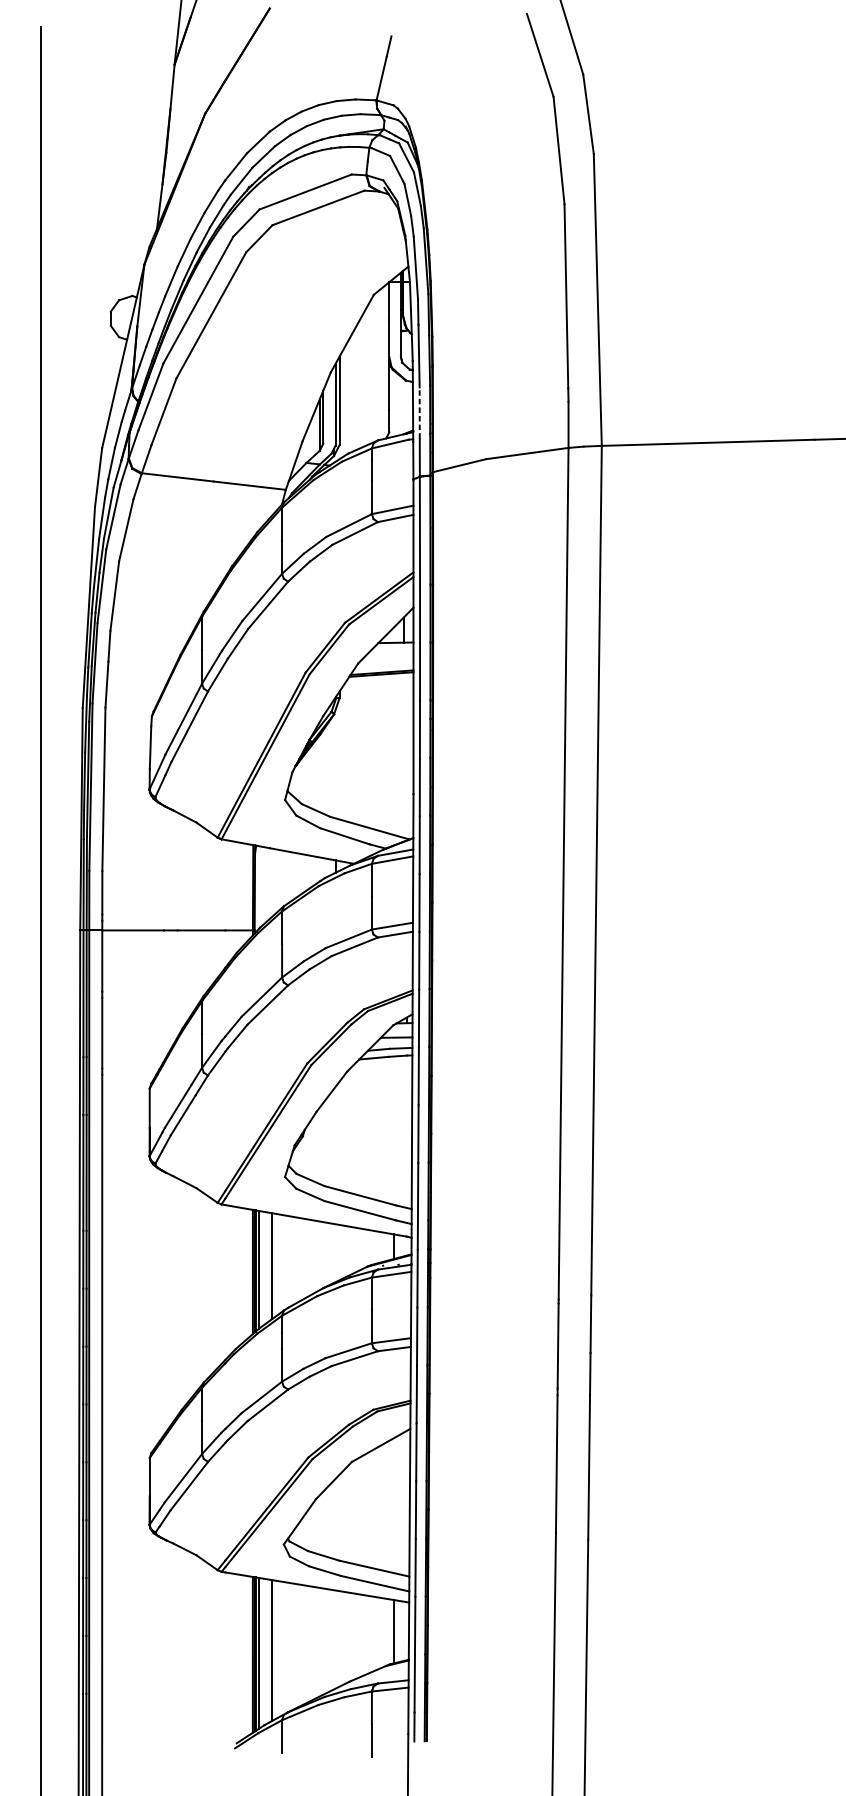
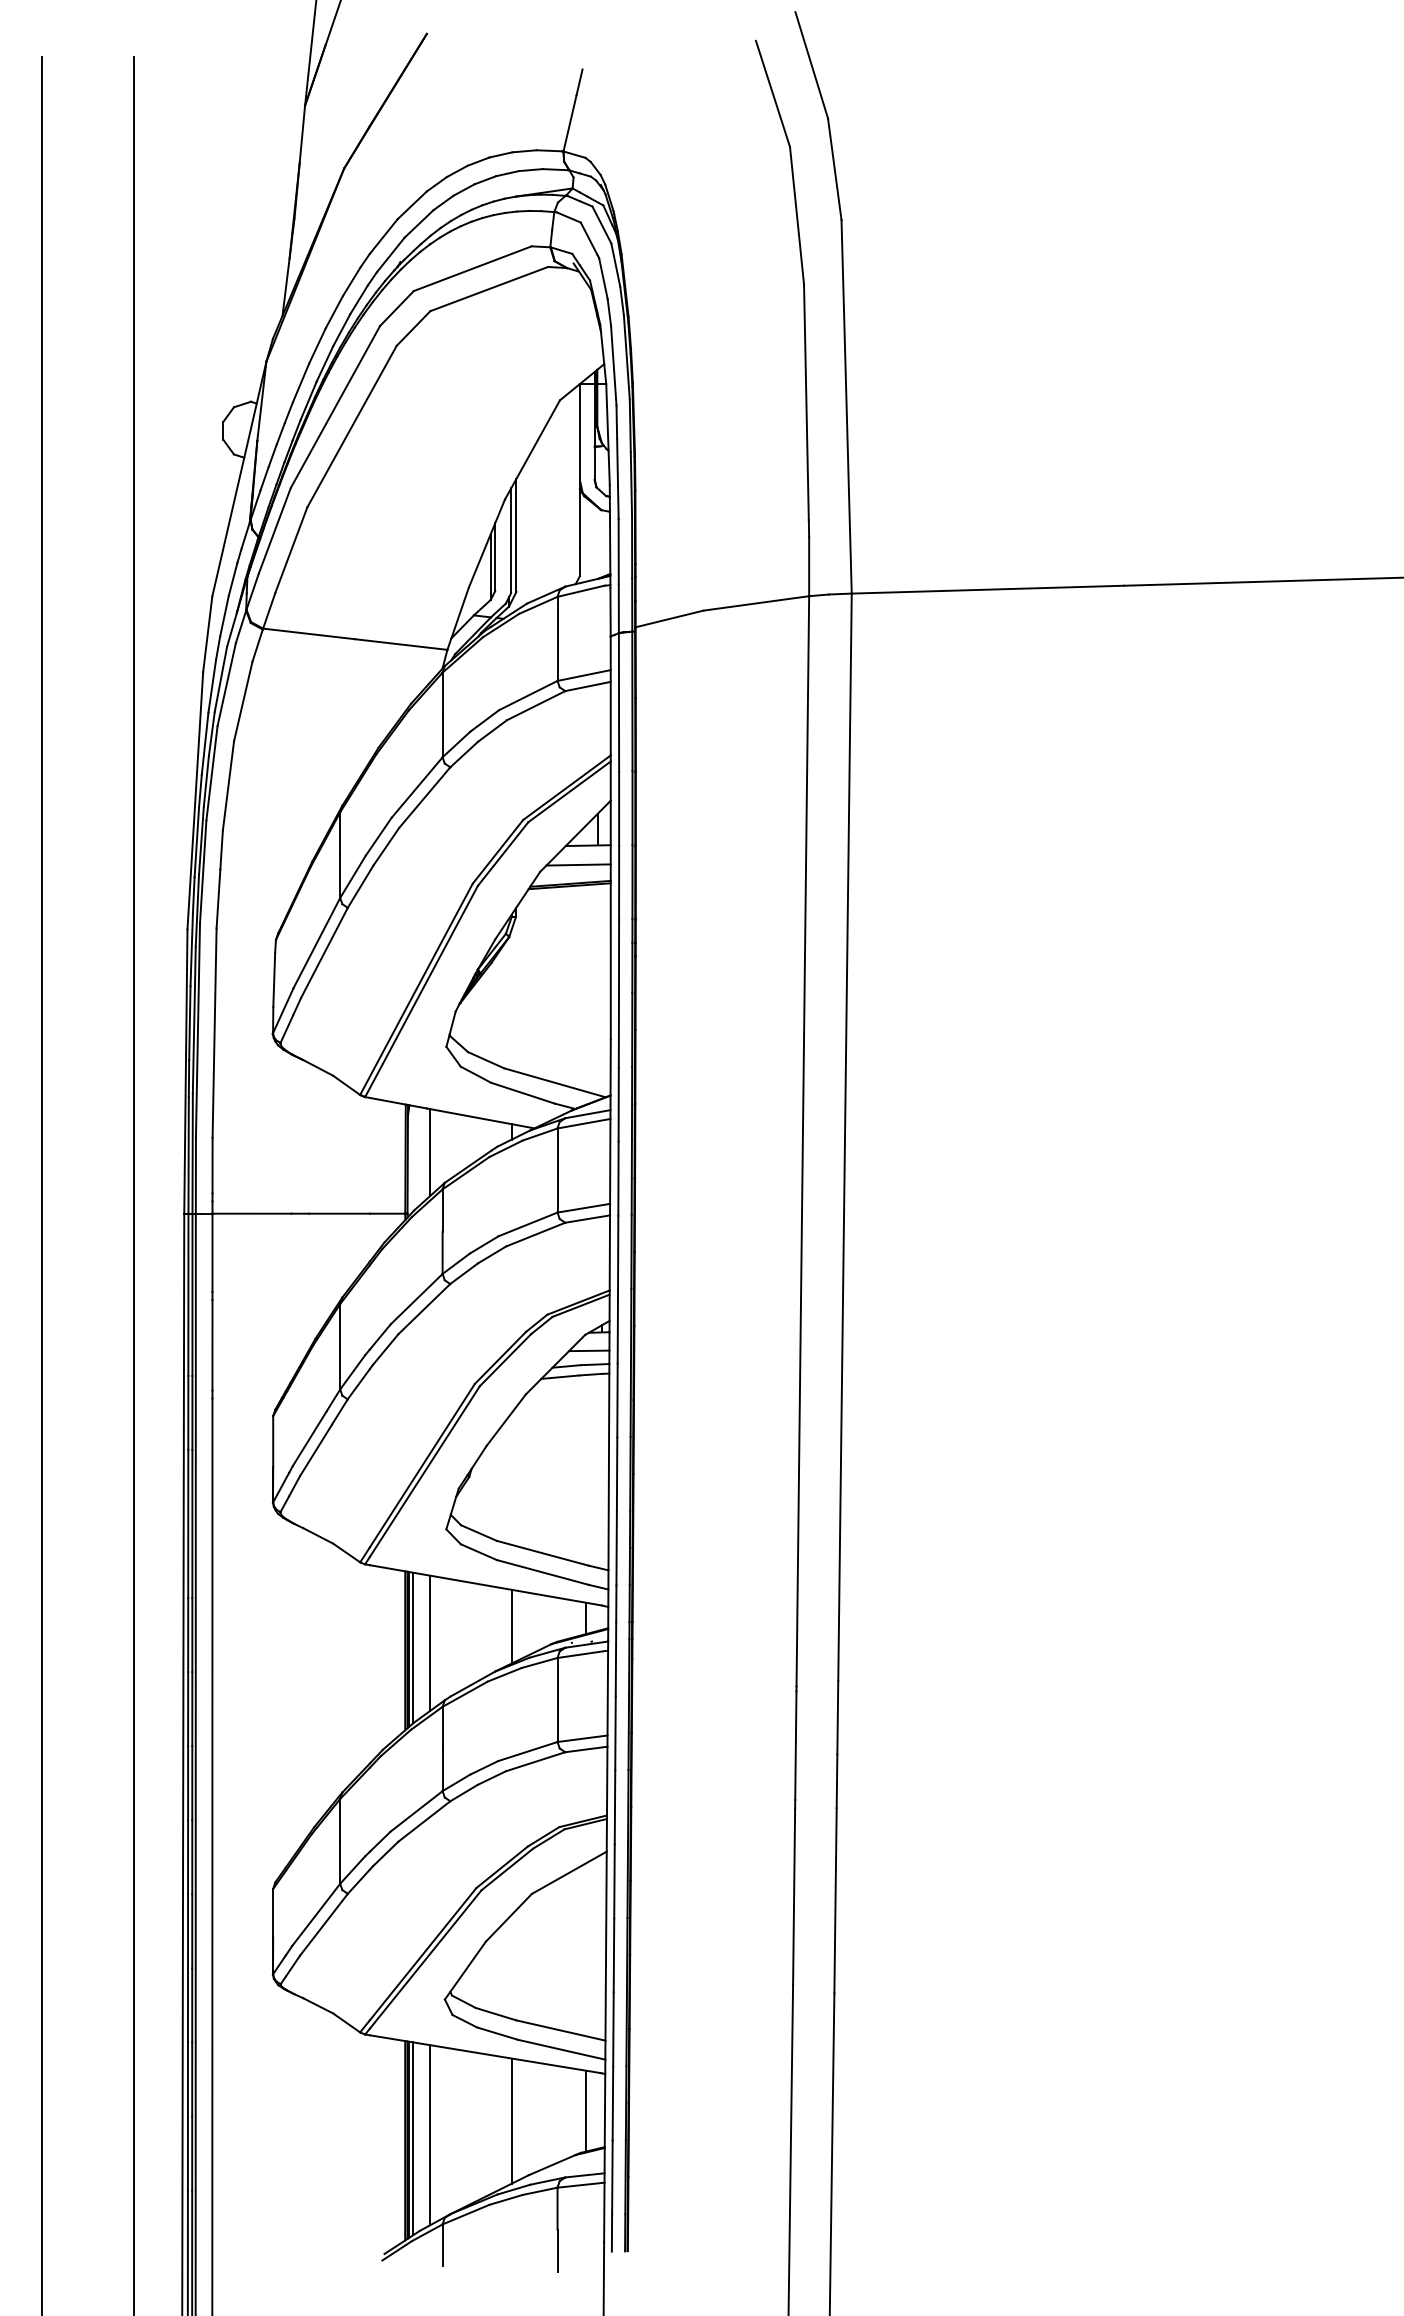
line: (419, 412) -> (618, 551), dashed -> solid
line: (388, 657) -> (578, 864), added
line: (271, 882) -> (429, 1152), added
line: (335, 1252) -> (511, 1626), added
line: (335, 1639) -> (511, 2120), added

